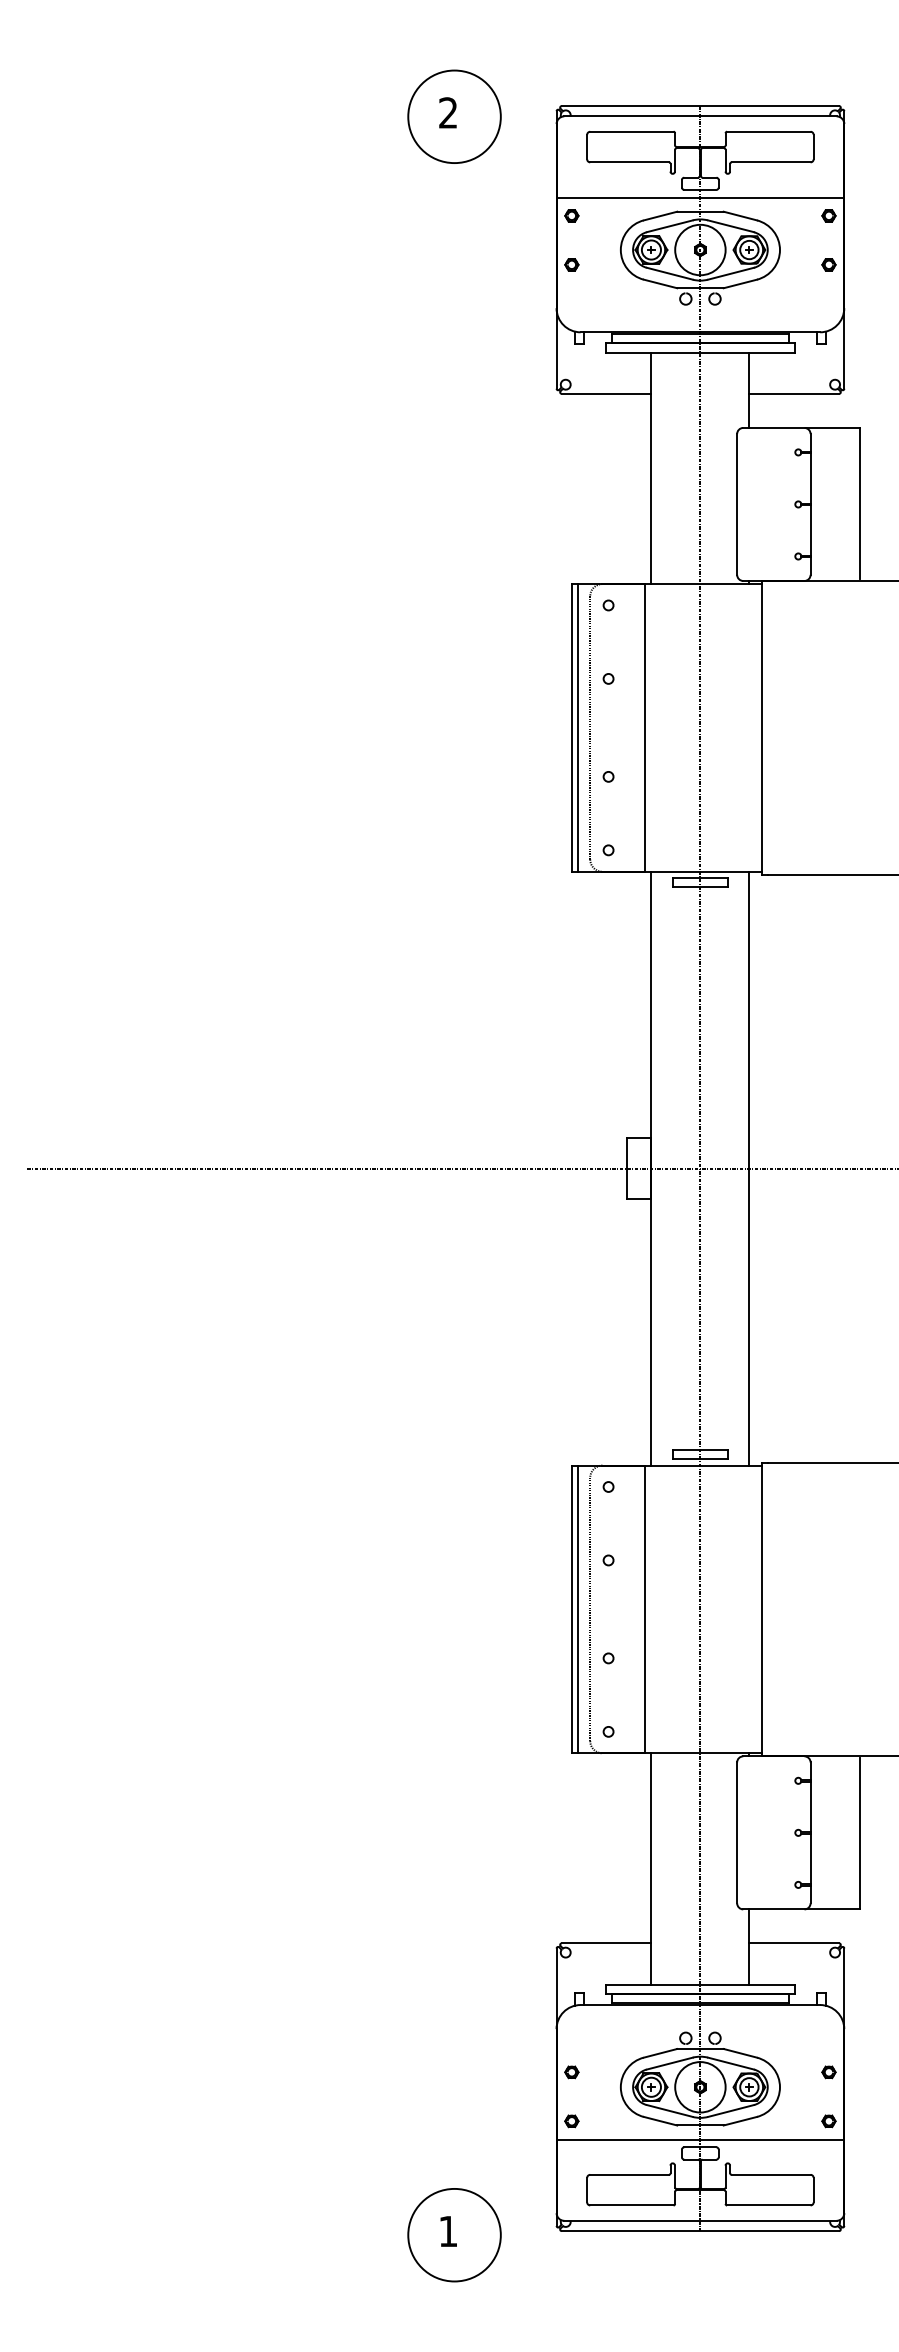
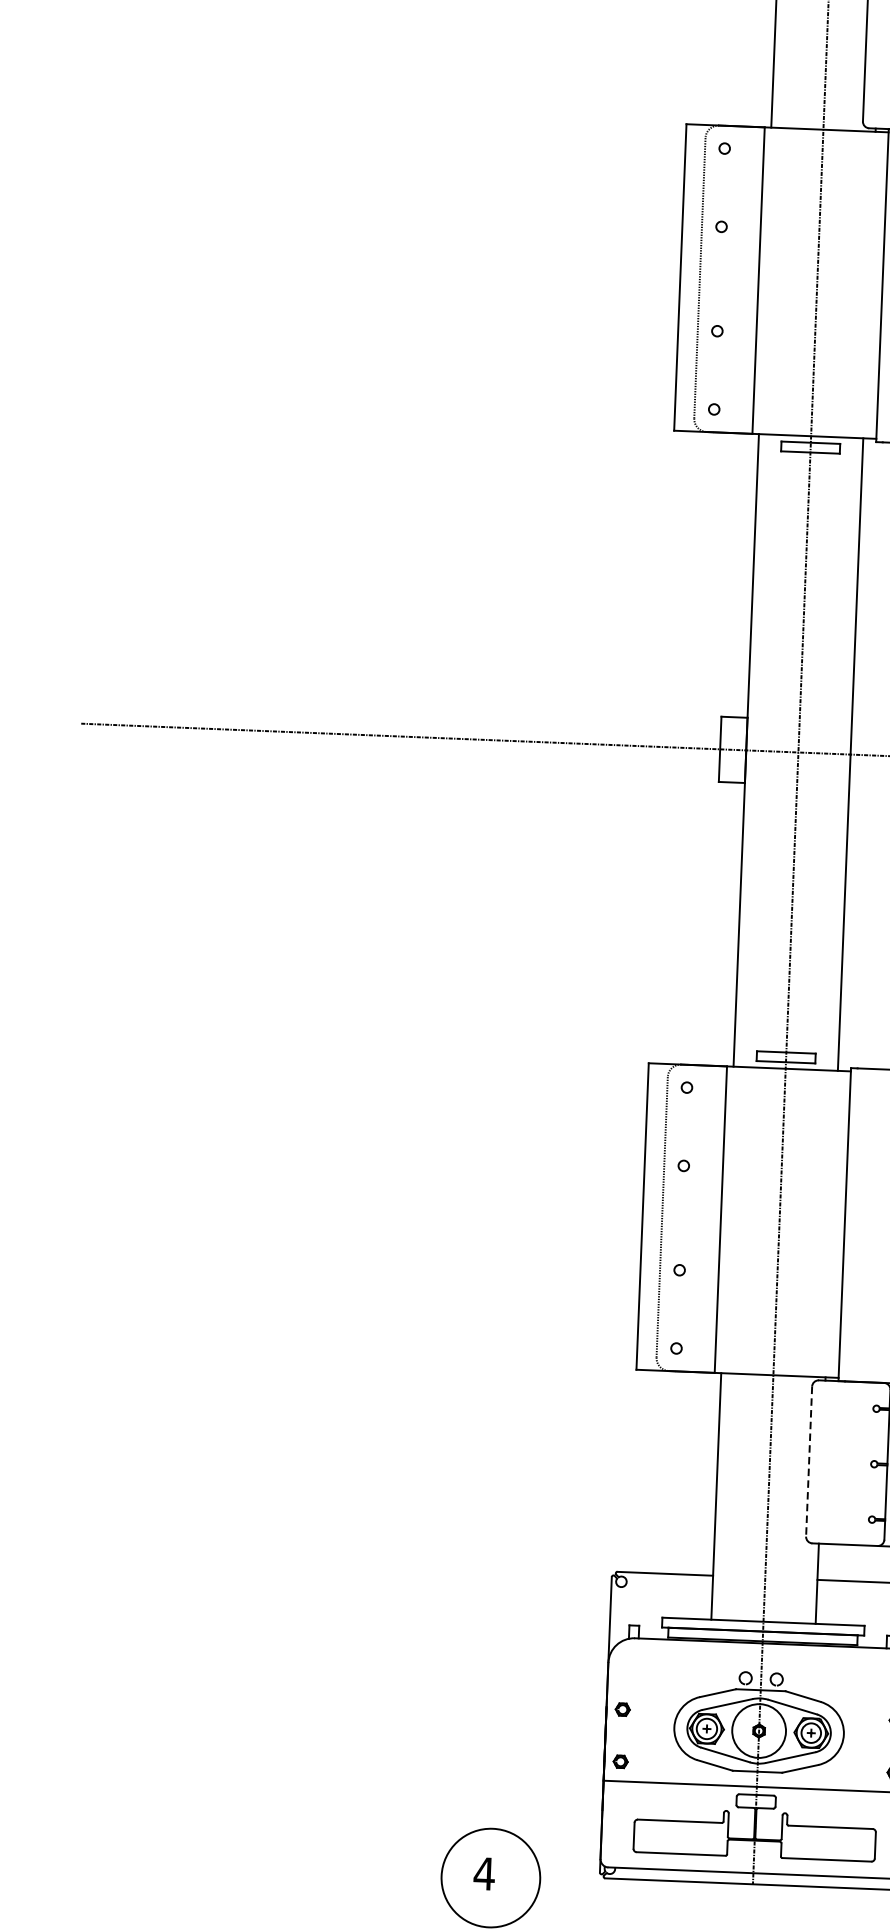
line: (577, 727) -> (686, 277), removed
line: (577, 1609) -> (648, 1216), removed
line: (737, 1833) -> (809, 1462), solid -> dashed
text: (448, 2231) -> (484, 1873), 1 -> 4

